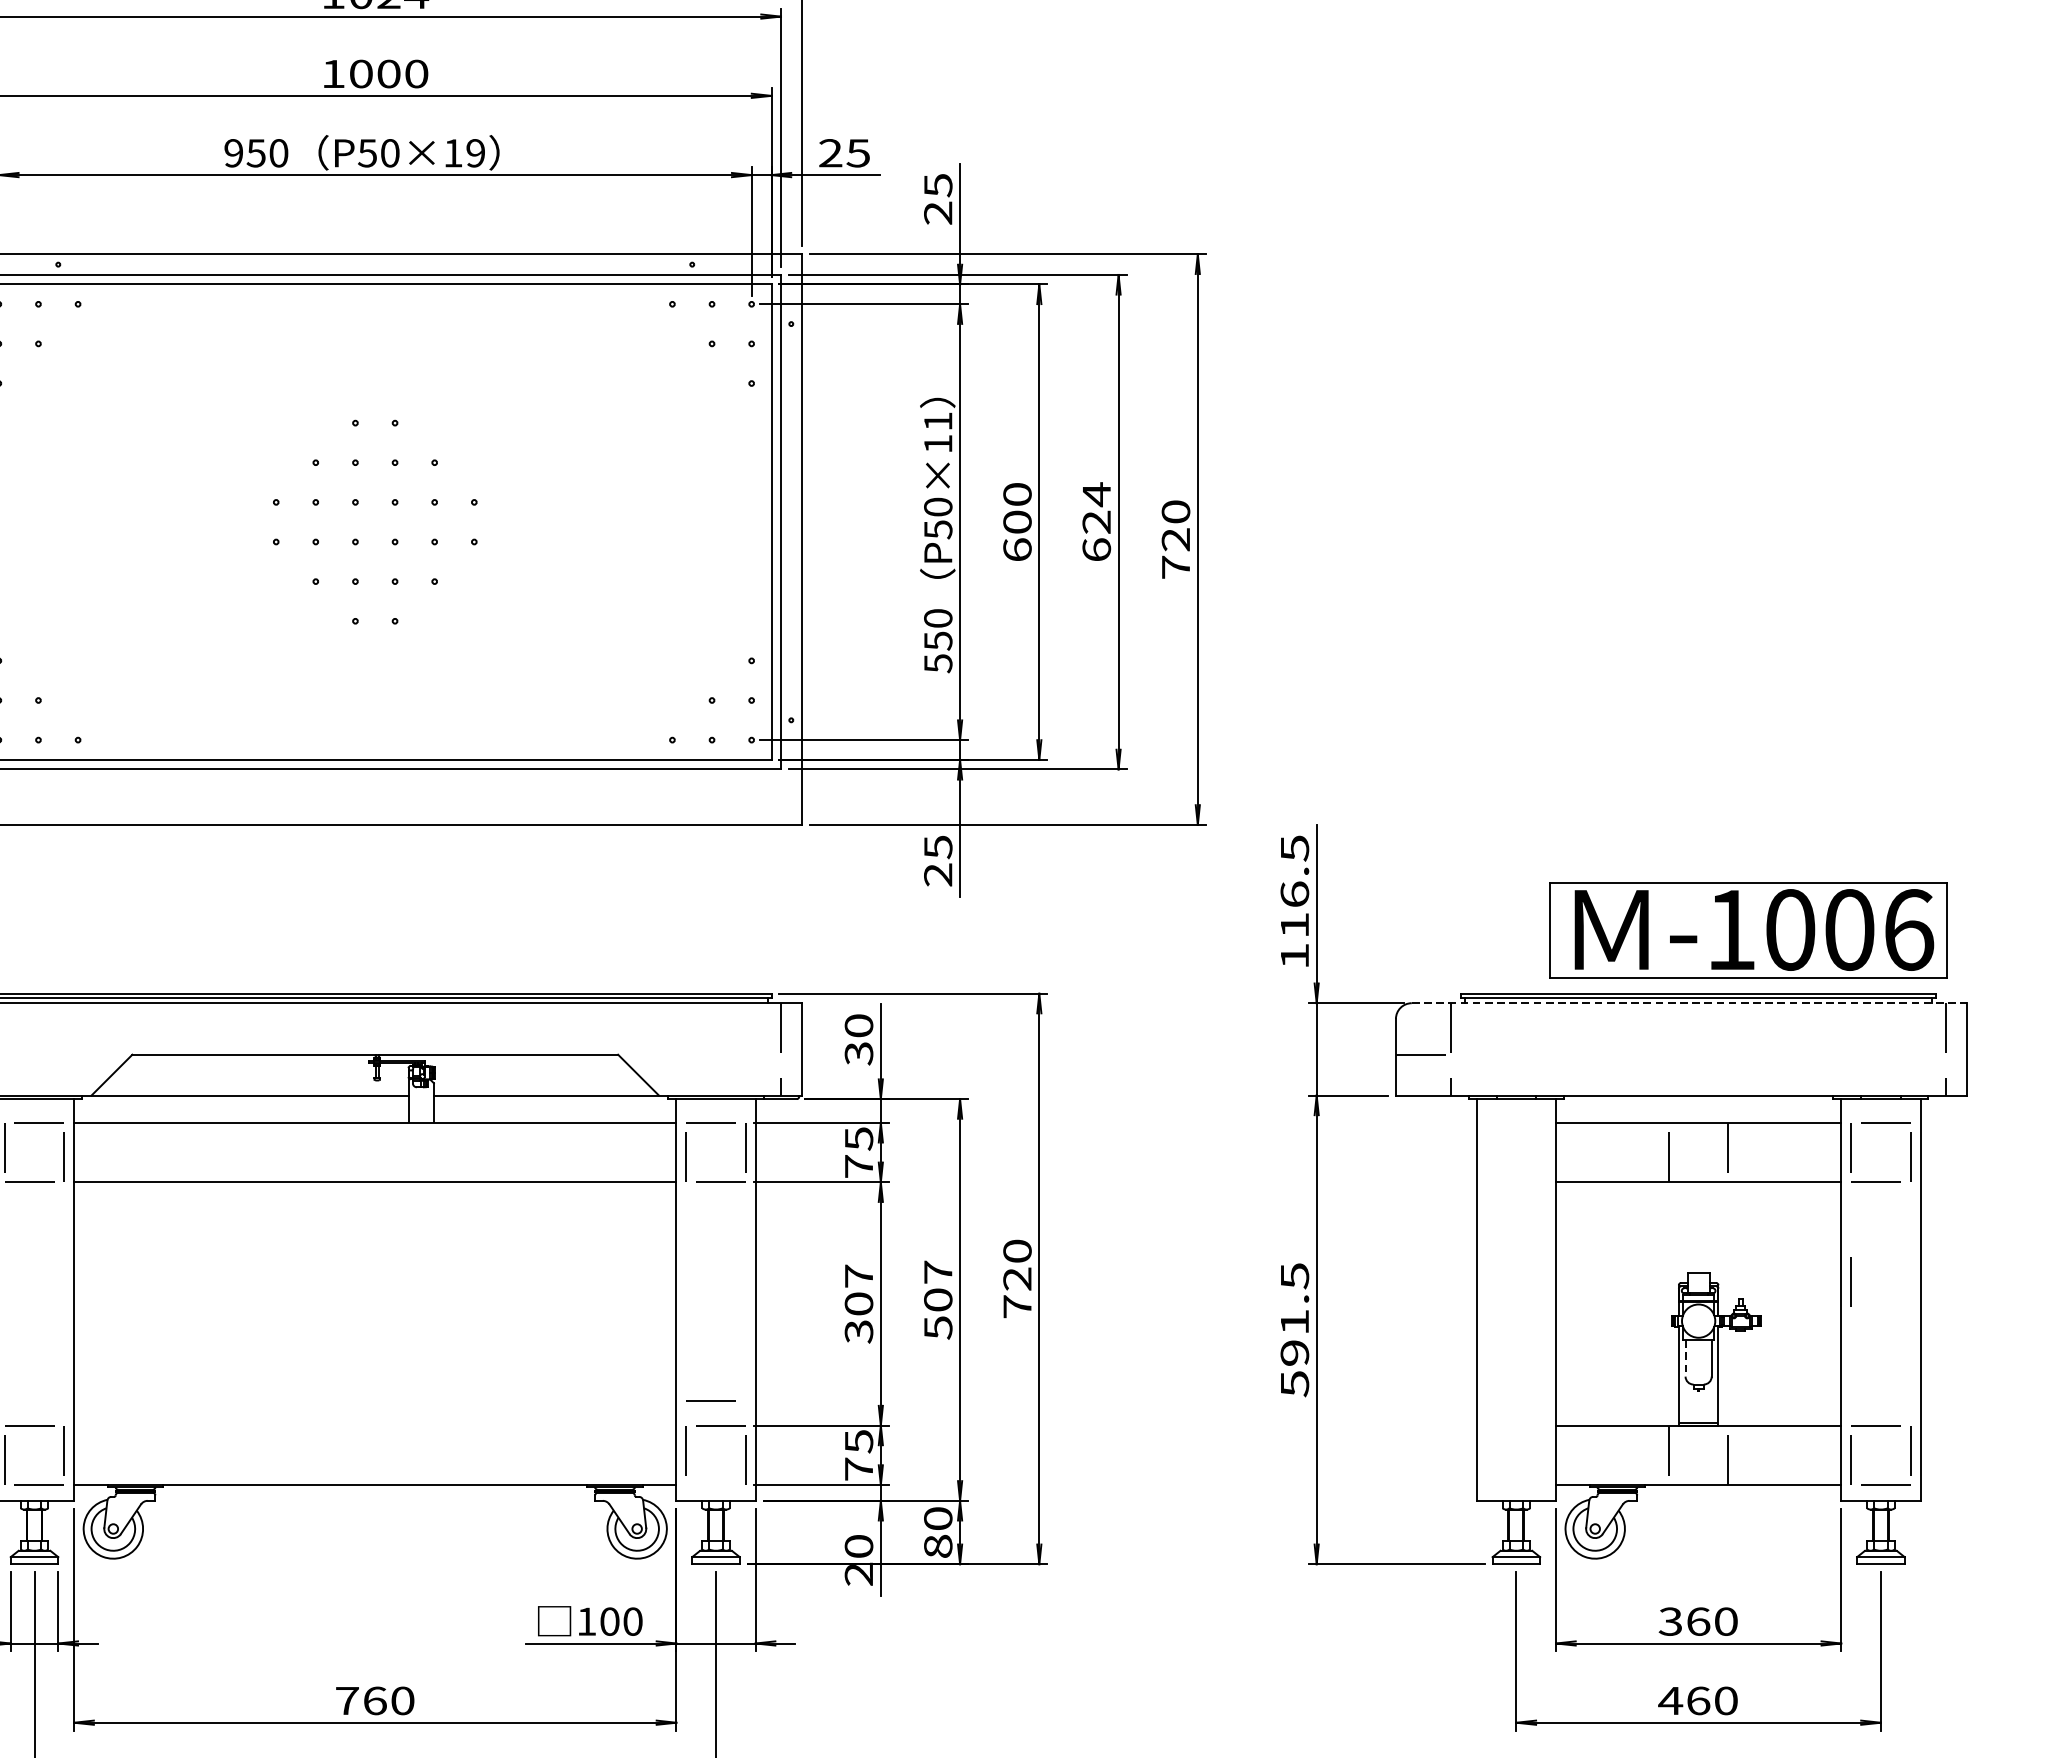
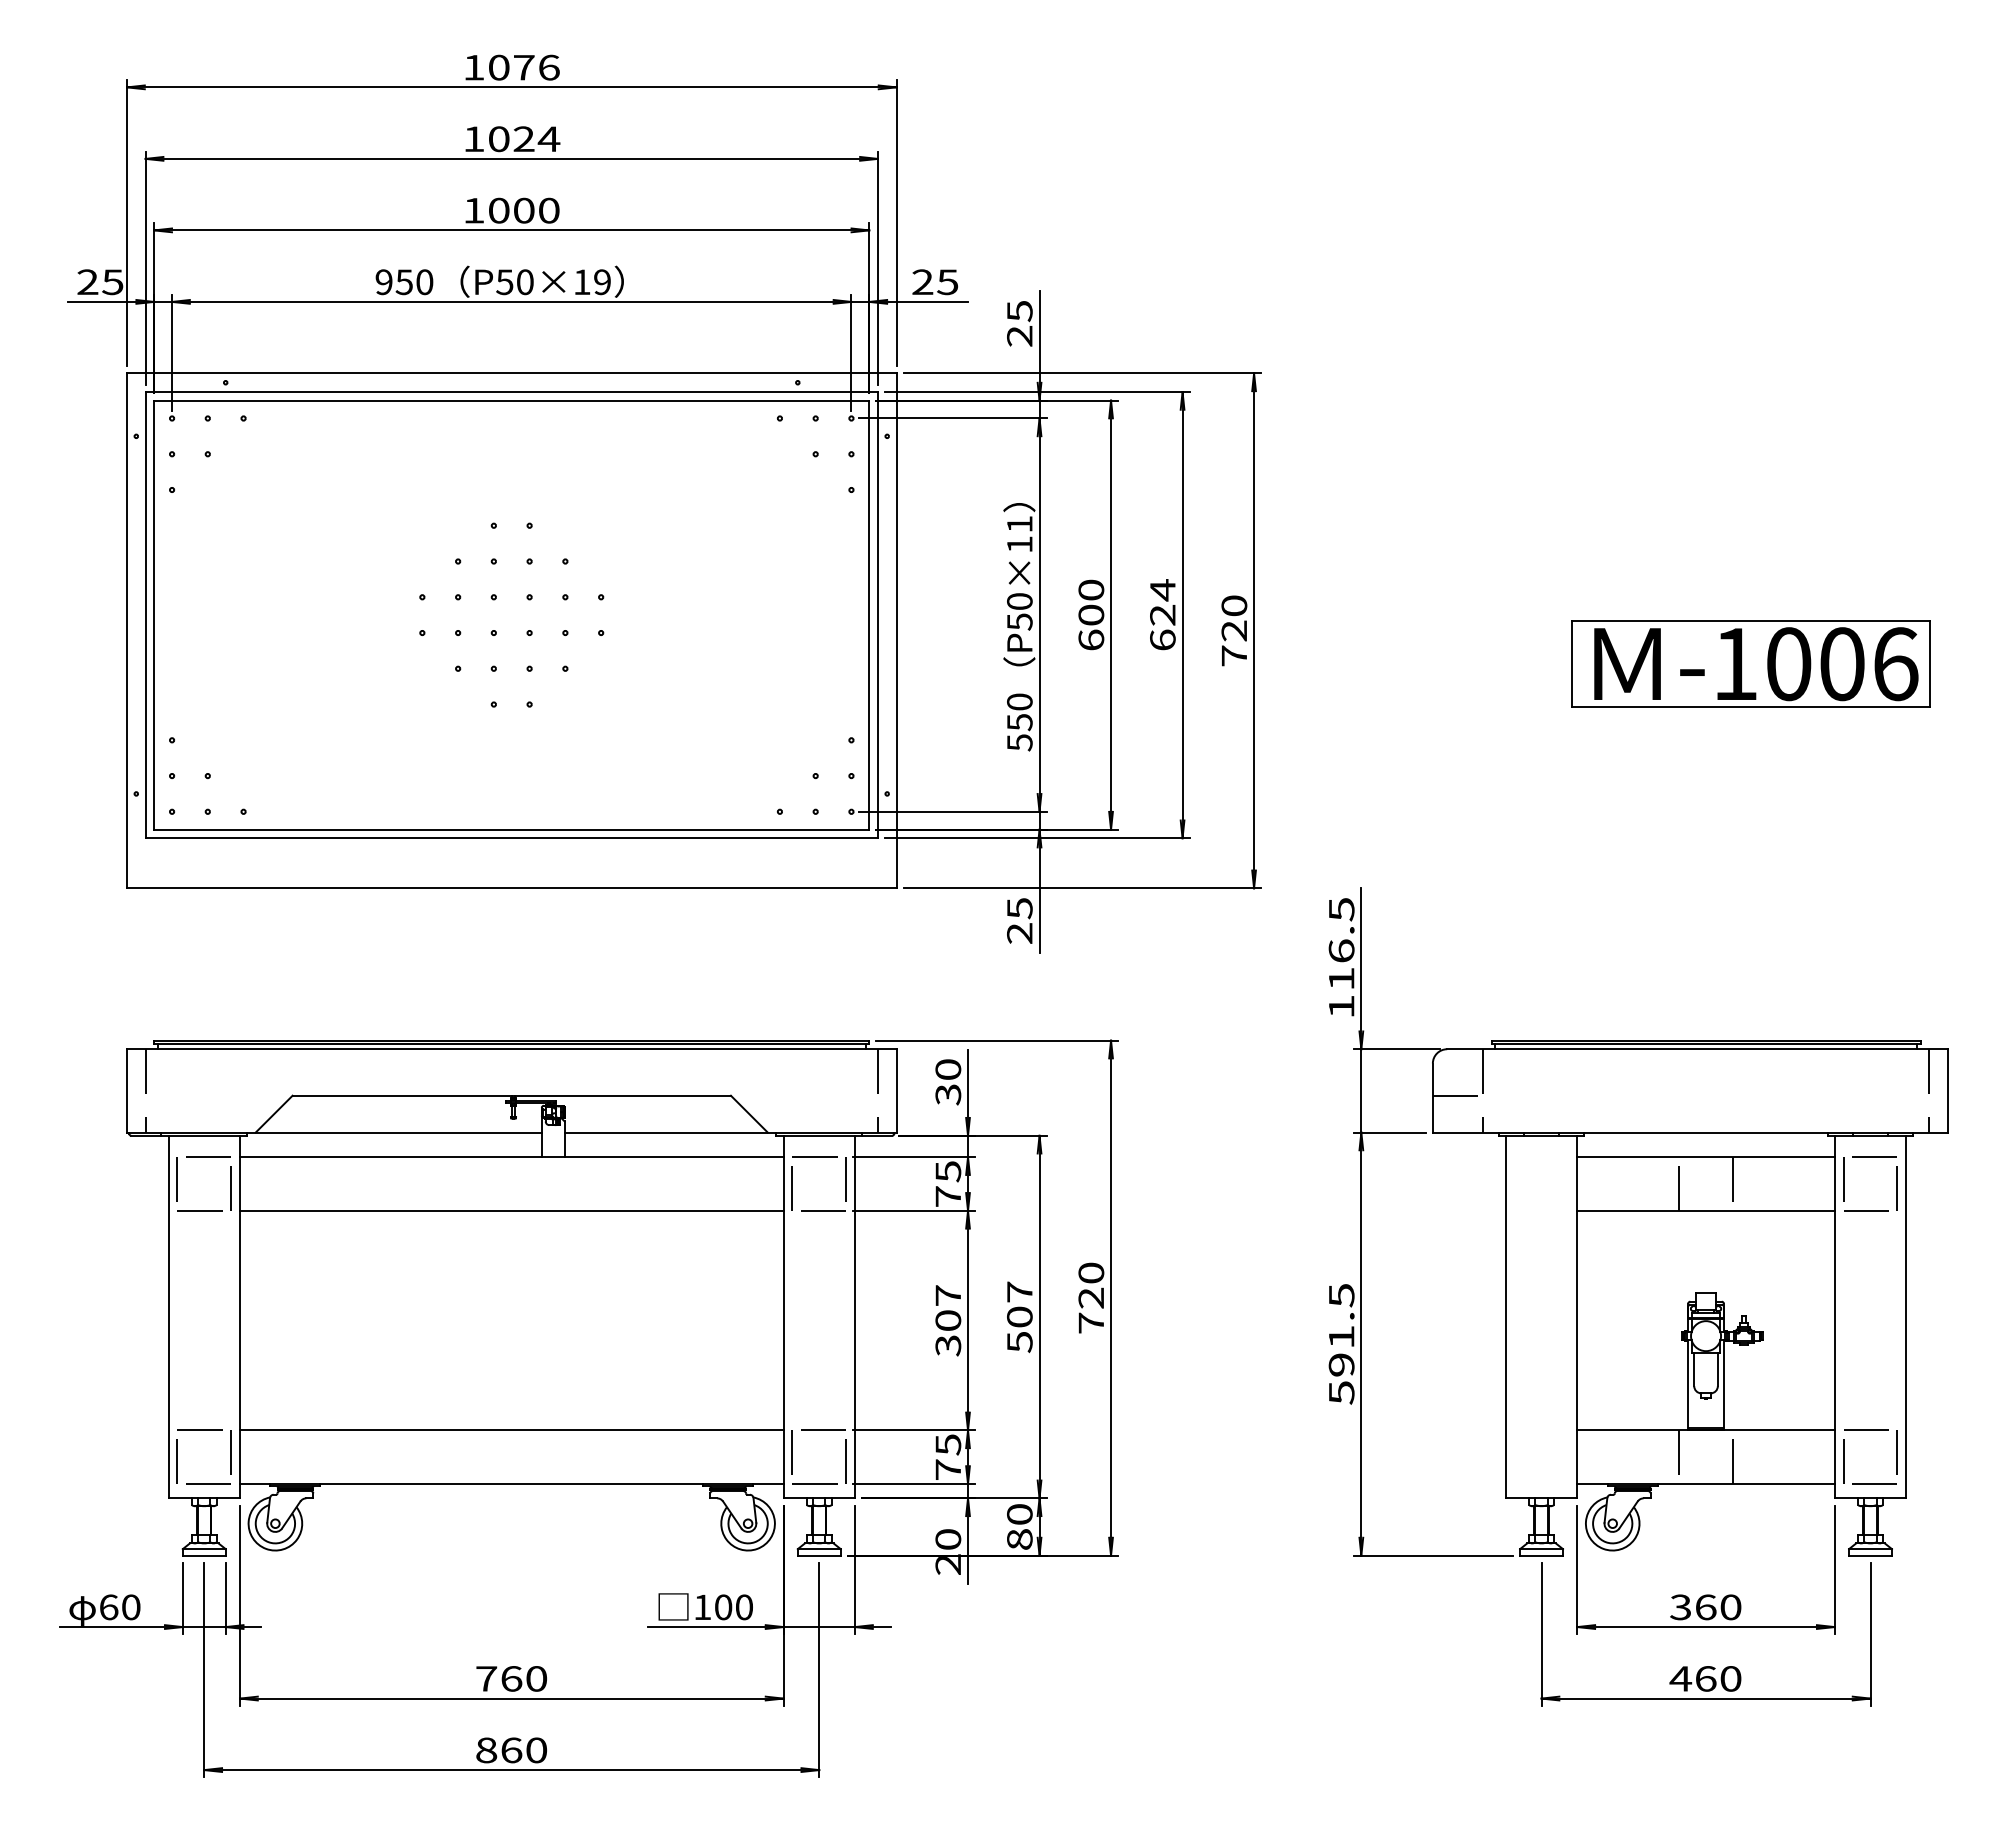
part: (1747, 929) -> (1750, 663), moved
line: (1689, 1003) -> (1697, 1049), dashed -> solid
line: (1850, 1281) -> (1843, 1300), removed
line: (1685, 1359) -> (1694, 1370), dashed -> solid
line: (710, 1400) -> (814, 1483), moved
line: (374, 1425) -> (511, 1430), added

